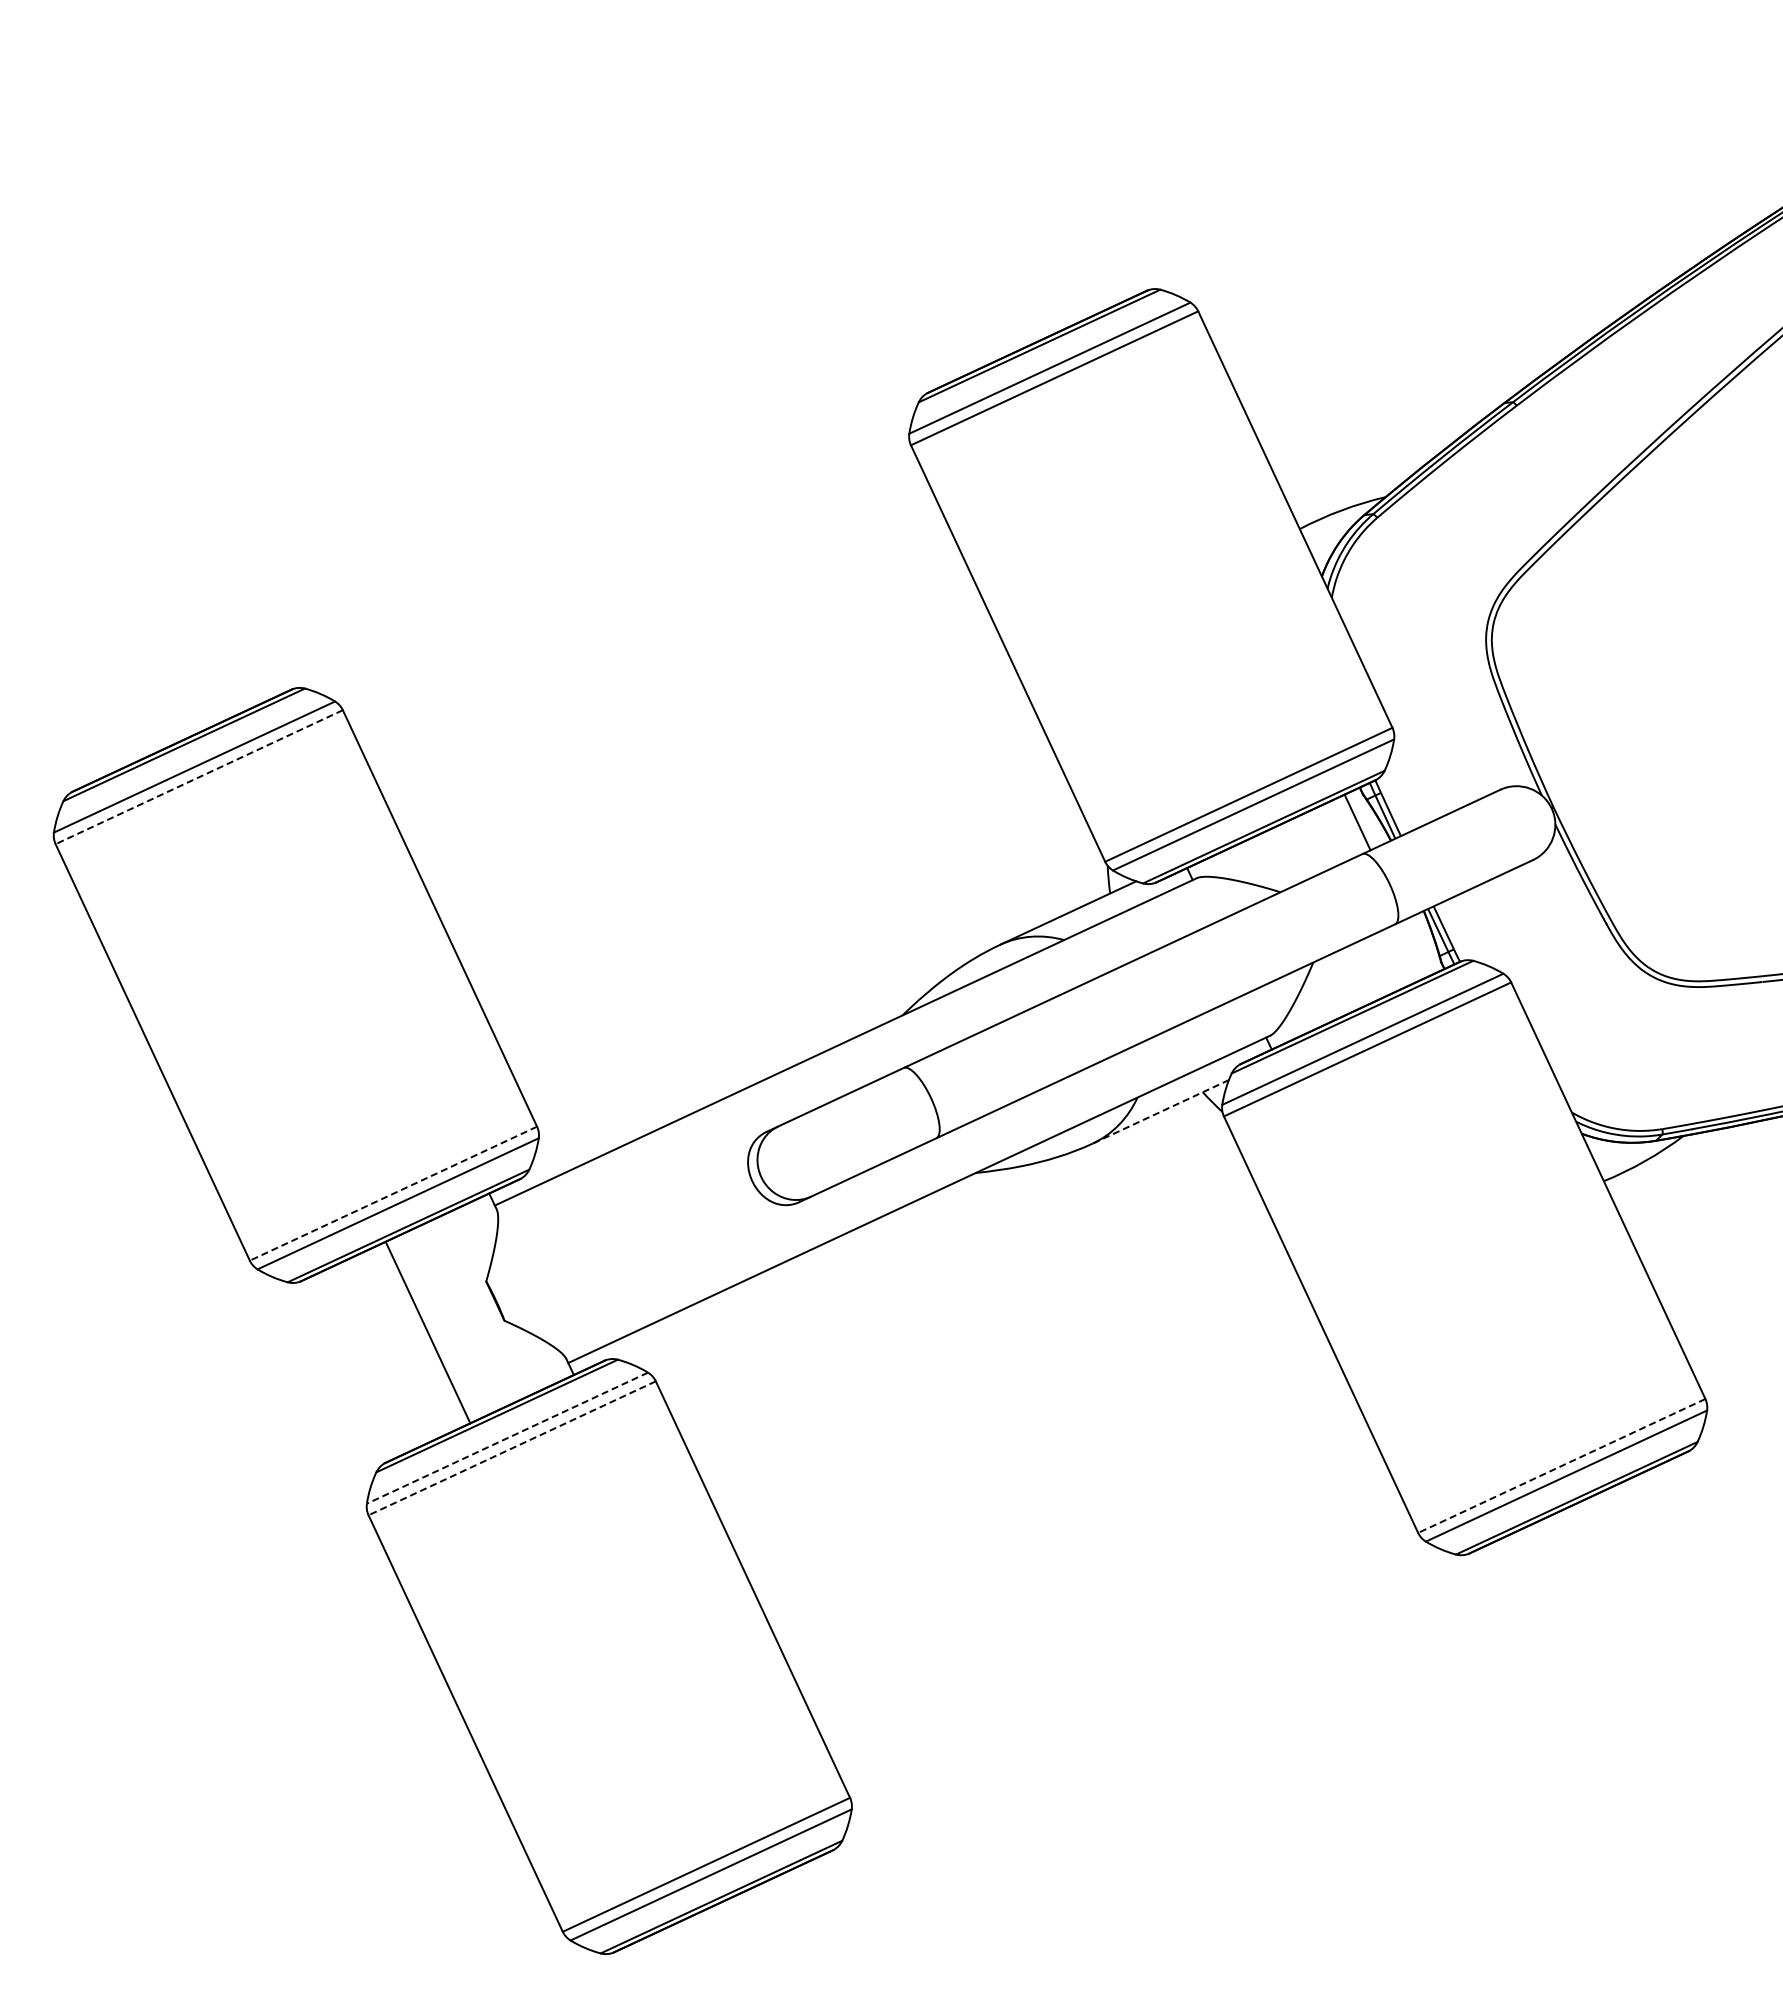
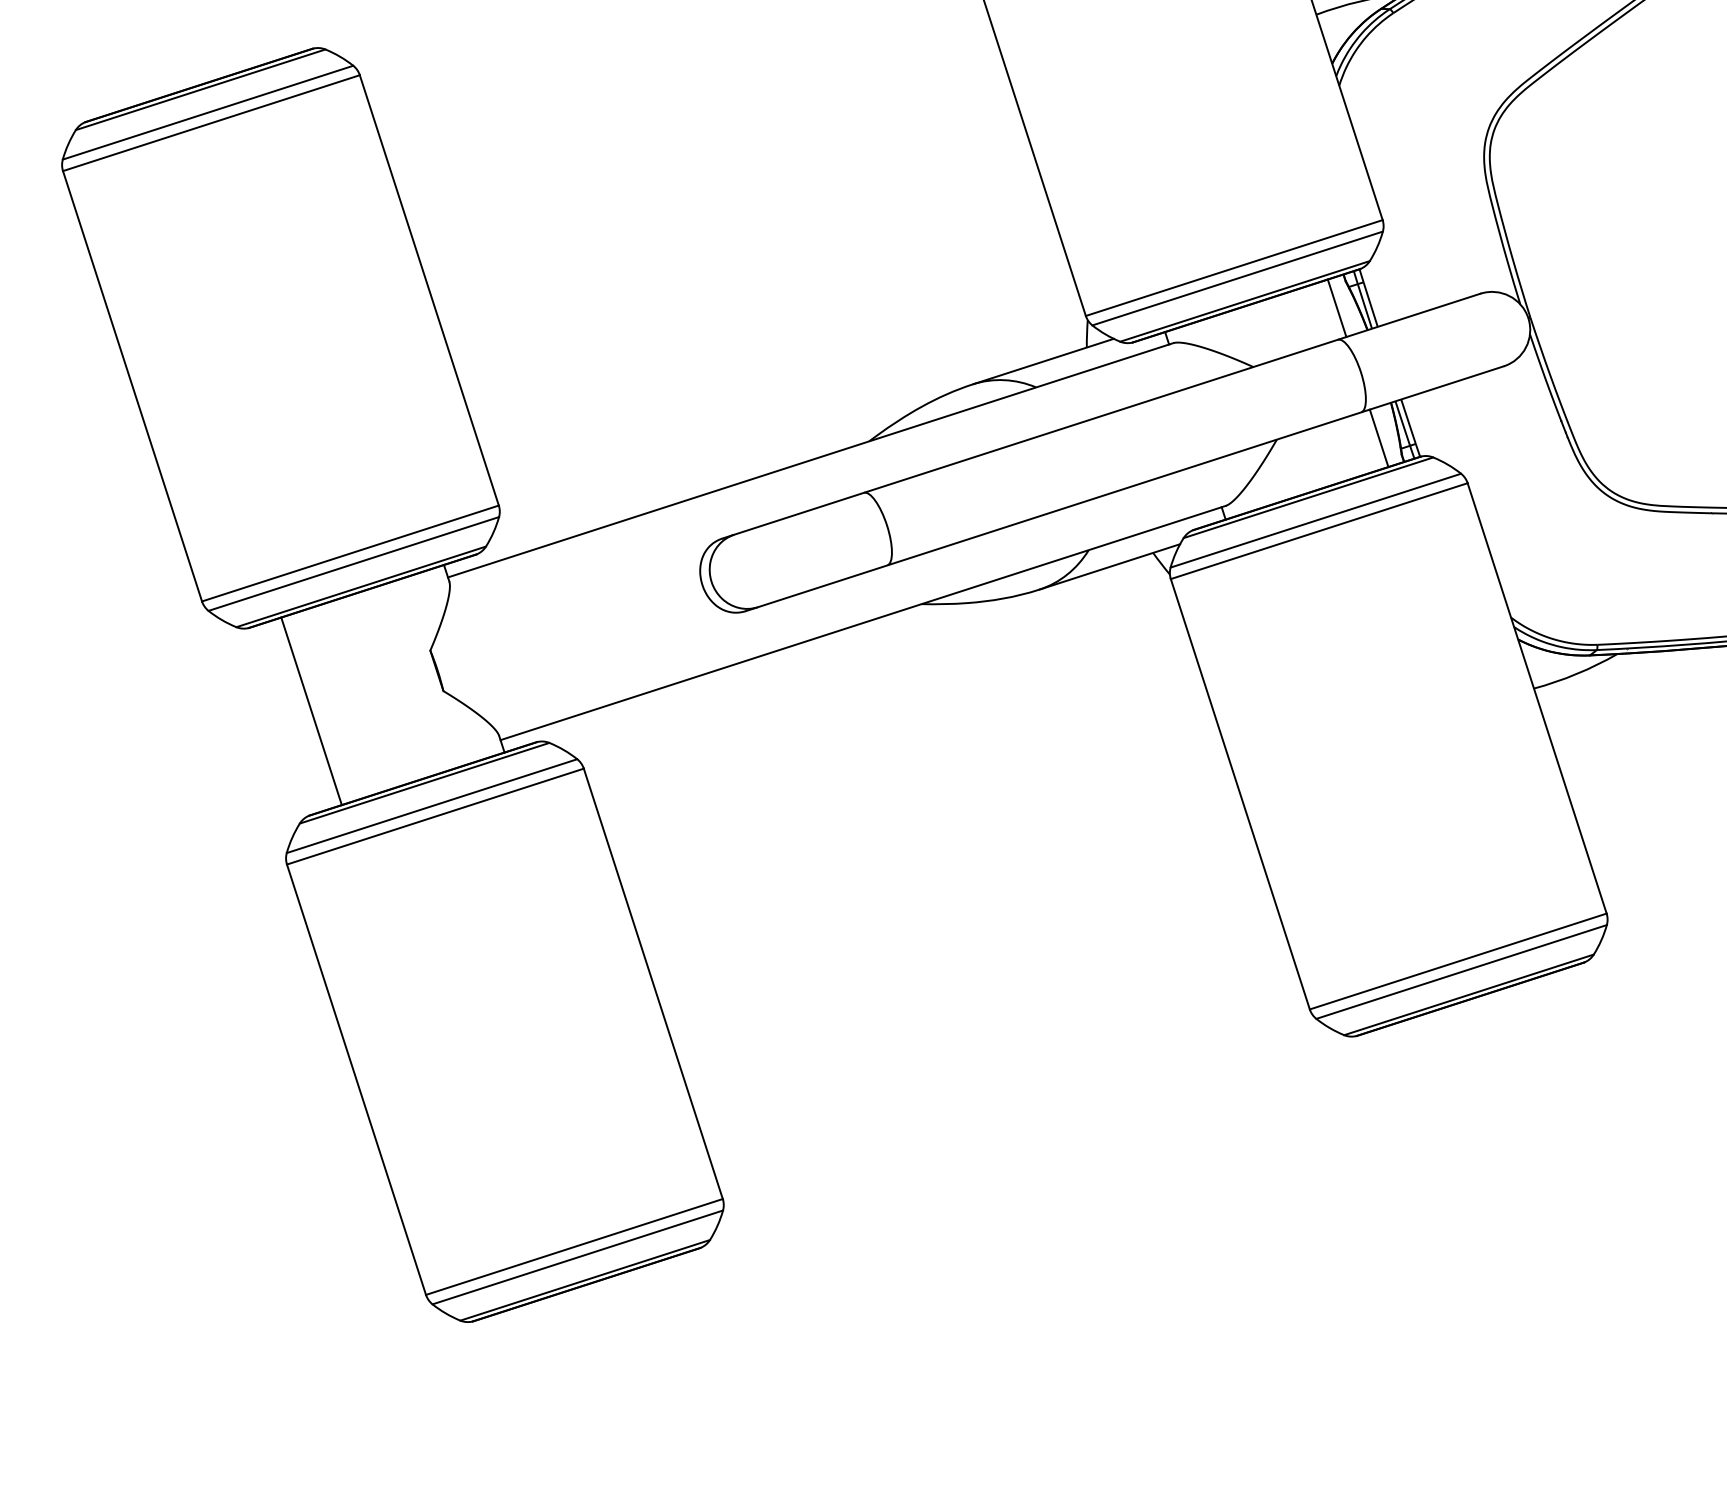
line: (198, 777) -> (210, 123), dashed -> solid
line: (1416, 948) -> (1379, 438), added
line: (1161, 1111) -> (1110, 566), dashed -> solid
line: (393, 1193) -> (350, 553), dashed -> solid
line: (427, 1332) -> (311, 711), moved
line: (507, 1438) -> (432, 806), dashed -> solid
line: (511, 1448) -> (434, 816), dashed -> solid
line: (1561, 1466) -> (1457, 962), dashed -> solid

